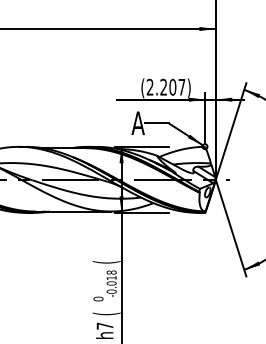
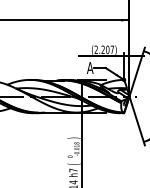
text: (104, 260) -> (73, 137), ( -> )

